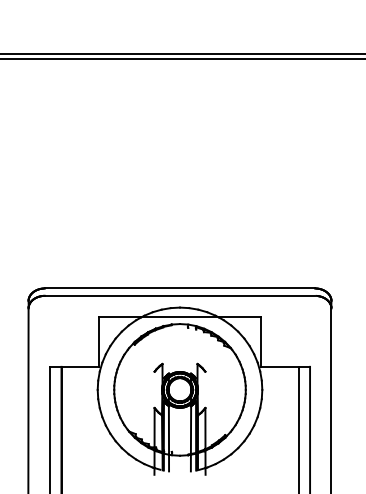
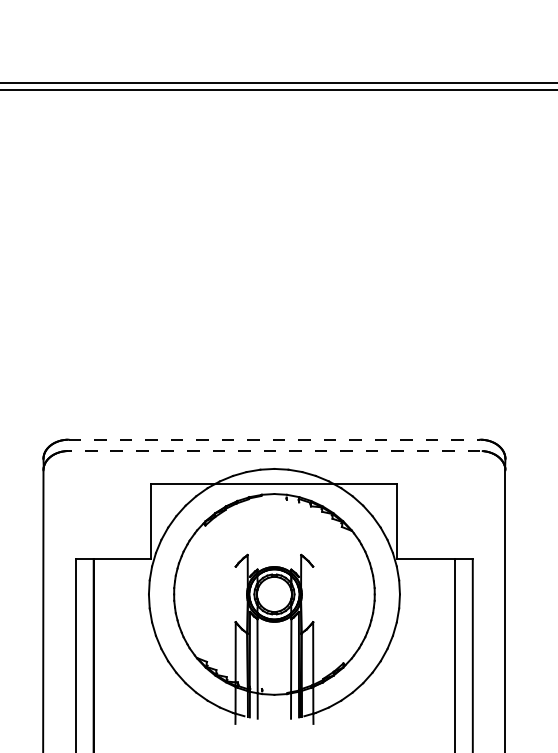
line: (180, 288) -> (275, 439), solid -> dashed
line: (180, 295) -> (275, 450), solid -> dashed

